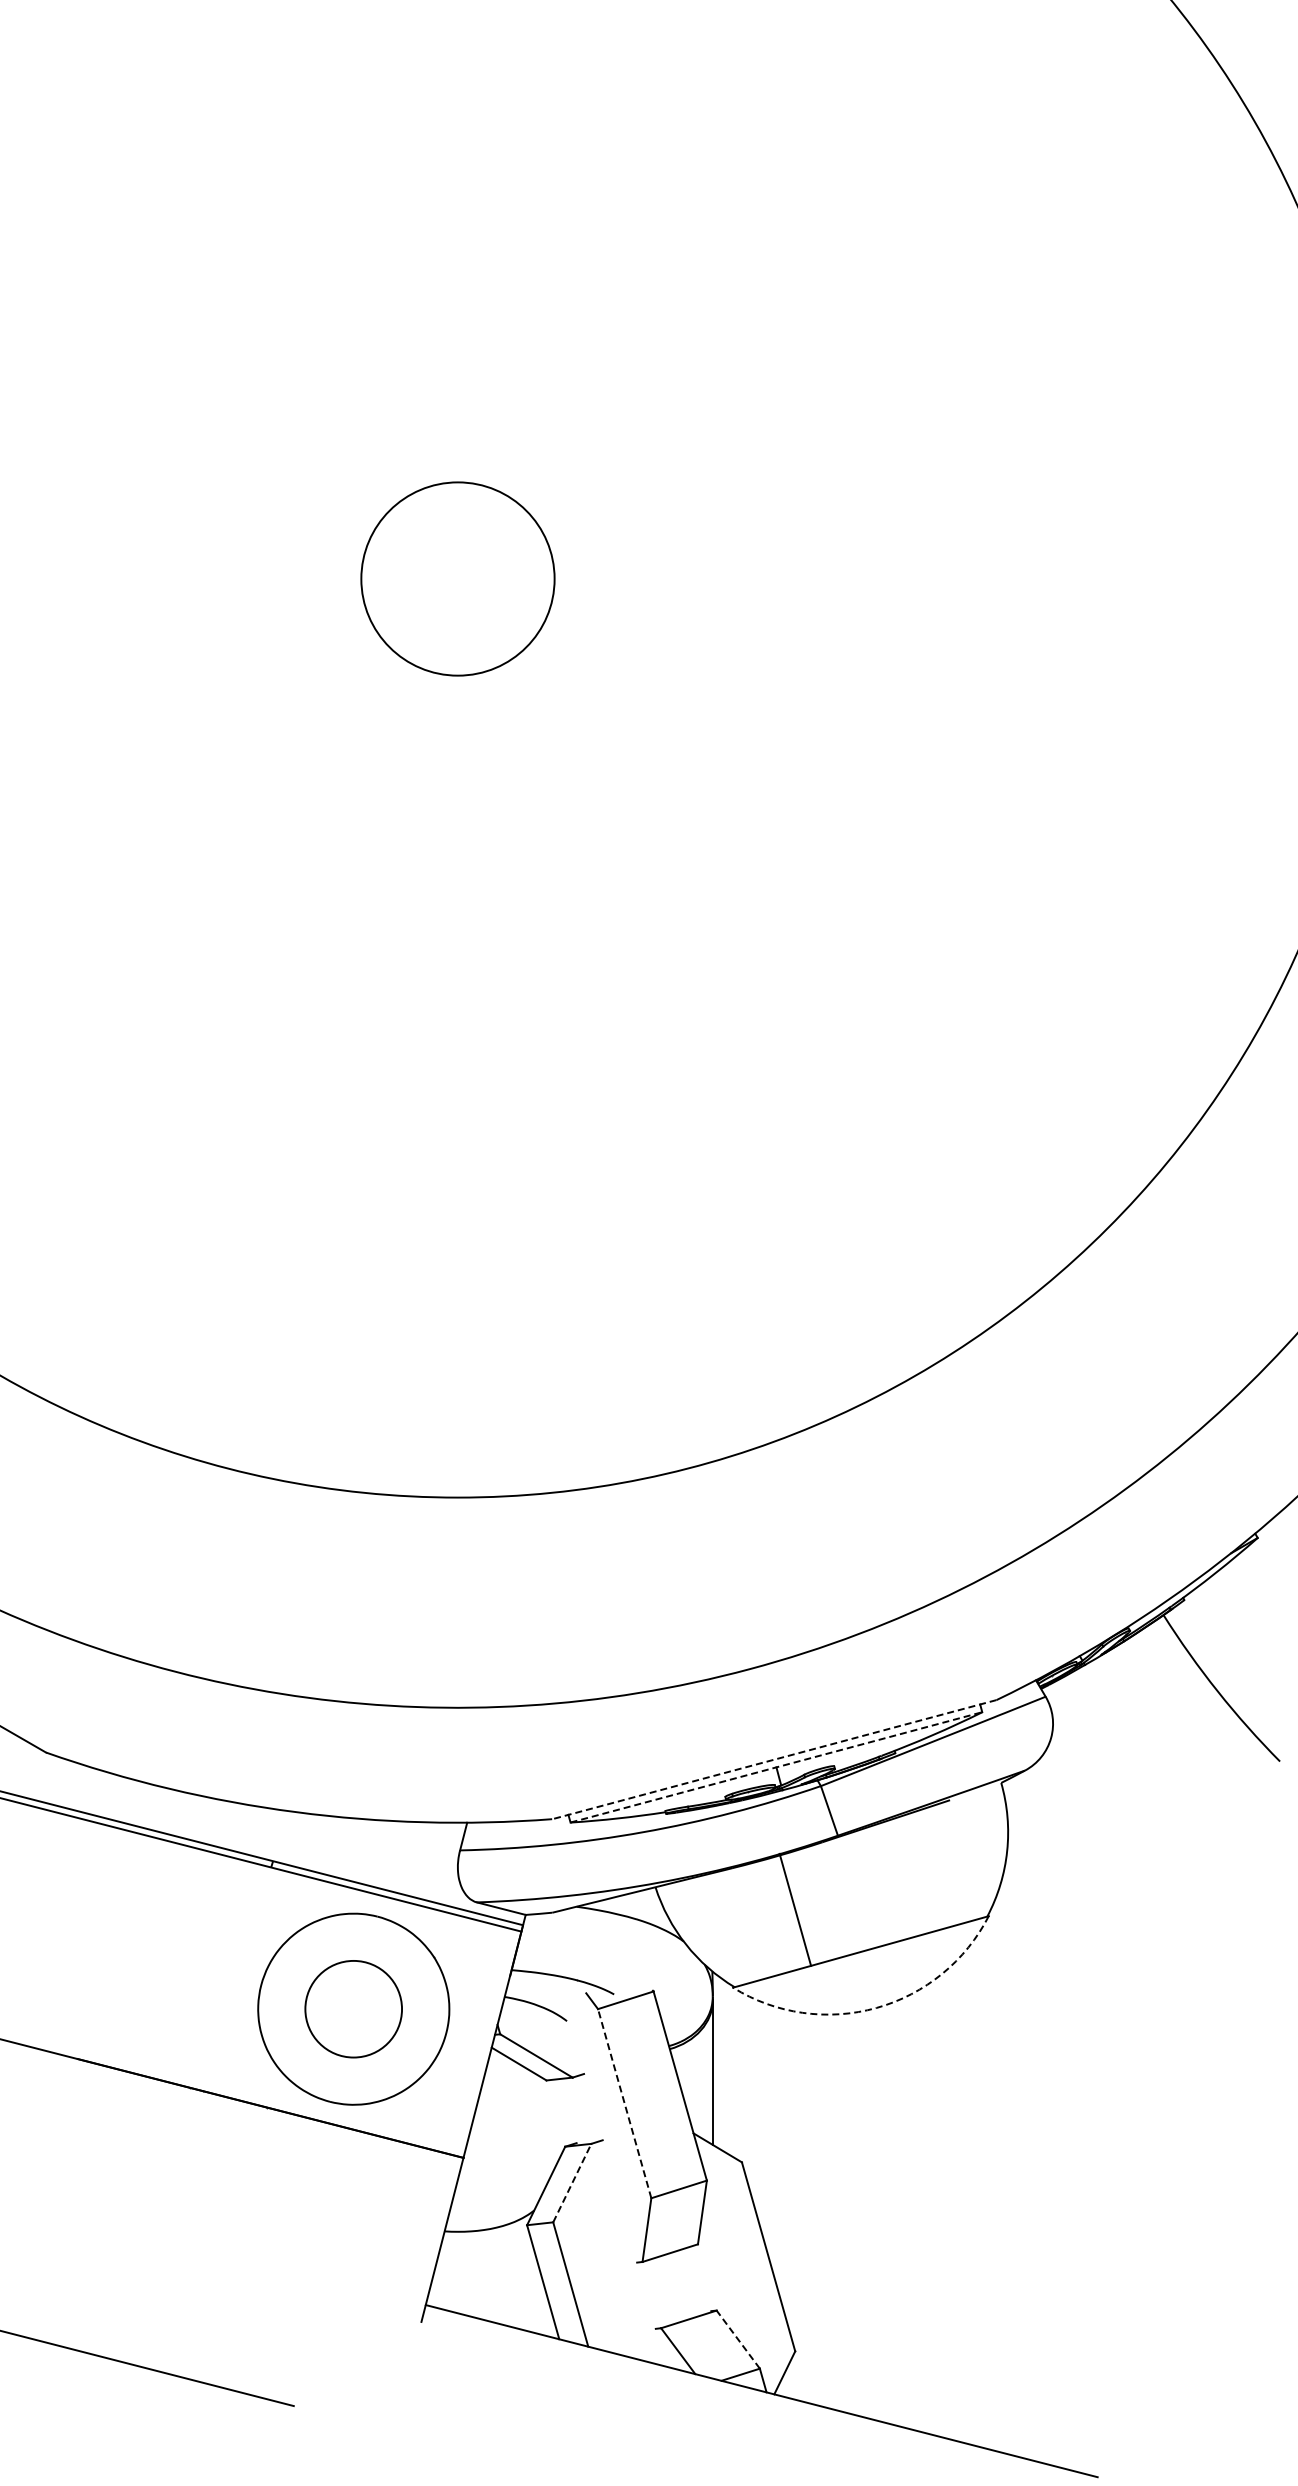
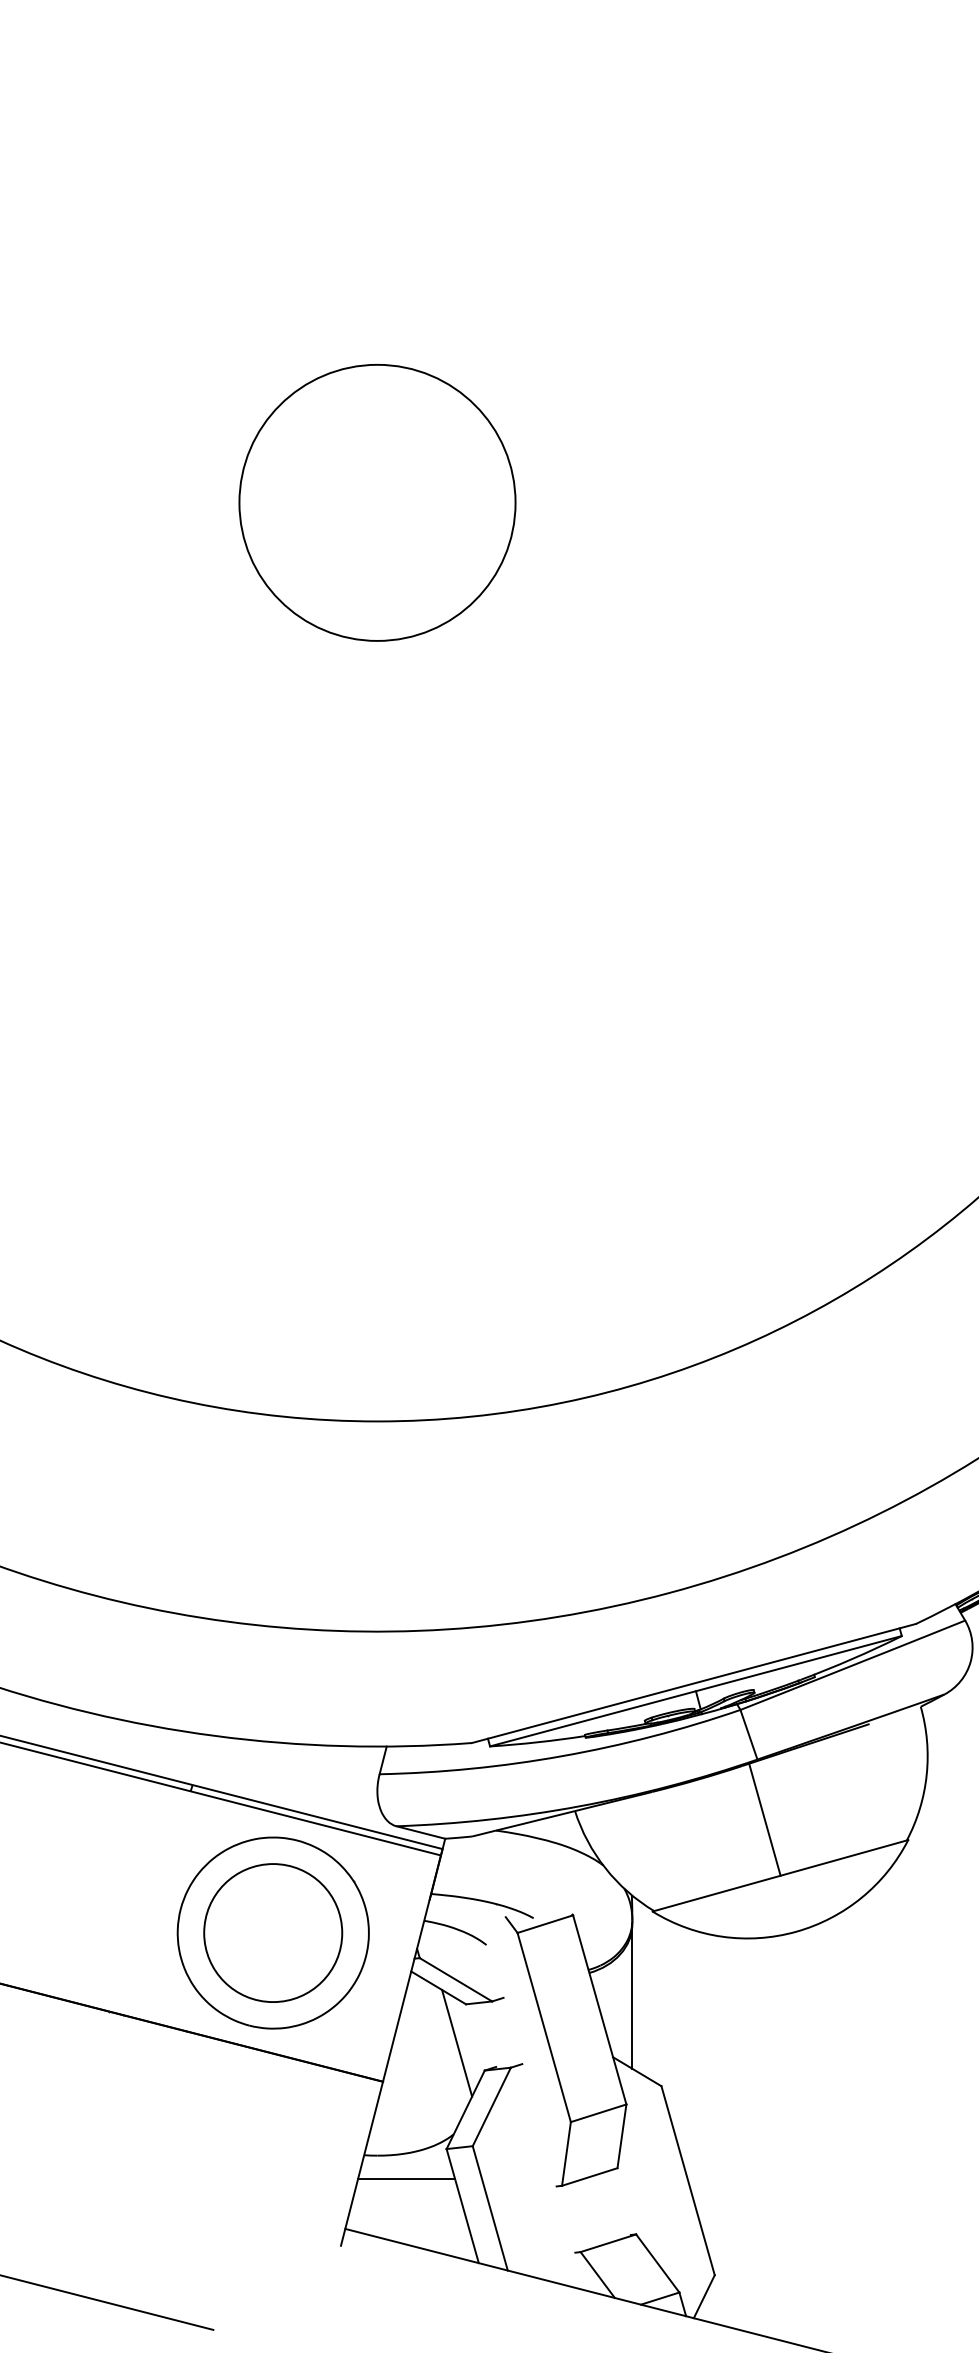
circle: (457, 578) -> (377, 502), size x1.43
line: (773, 1759) -> (693, 1683), dashed -> solid
line: (776, 1767) -> (696, 1691), dashed -> solid
line: (795, 1909) -> (765, 1819), moved
arc: (876, 2007) -> (796, 1931), dashed -> solid
circle: (353, 2009) -> (273, 1933), size x1.43
line: (624, 2103) -> (544, 2027), dashed -> solid
line: (537, 2119) -> (457, 2043), added
line: (572, 2183) -> (492, 2107), dashed -> solid
line: (486, 2255) -> (406, 2179), added
line: (737, 2339) -> (657, 2263), dashed -> solid

